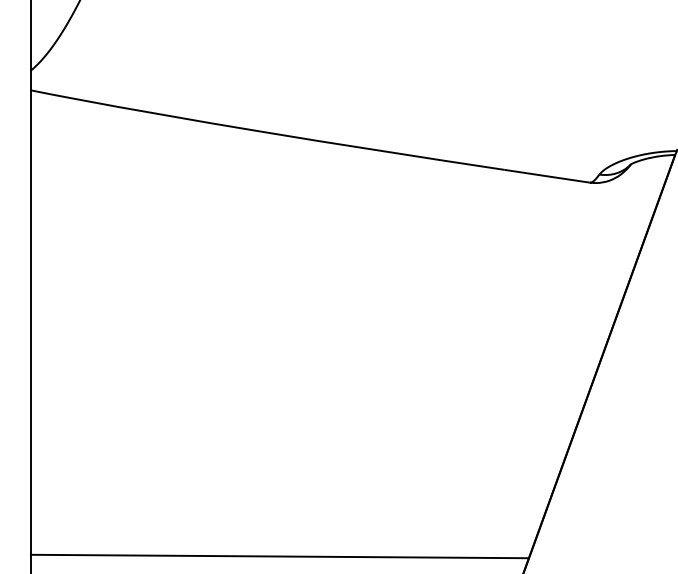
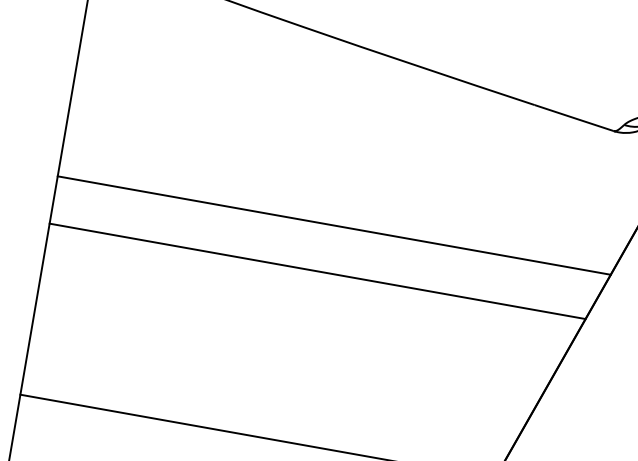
line: (320, 327) -> (333, 225), added
line: (311, 377) -> (316, 271), added

